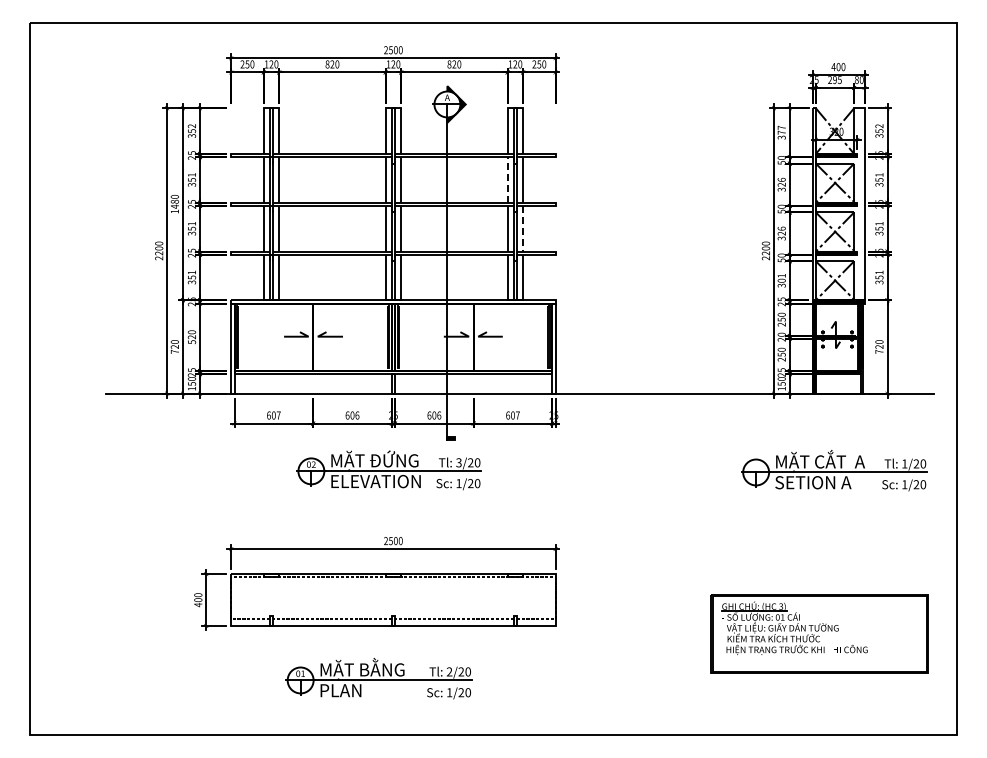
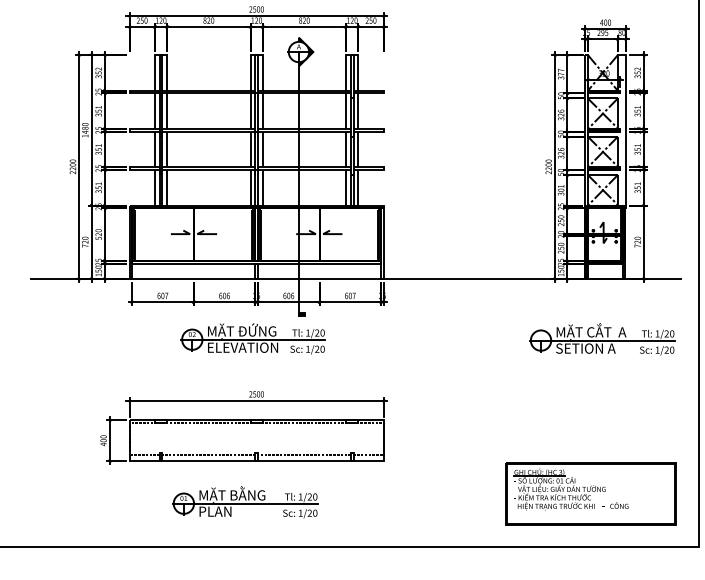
line: (507, 179) -> (346, 110), dashed -> solid
line: (523, 228) -> (358, 149), dashed -> solid
text: (458, 462) -> (307, 332), 3/20 -> 1/20
part: (819, 633) -> (590, 493), moved
text: (449, 671) -> (300, 496), 2/20 -> 1/20

